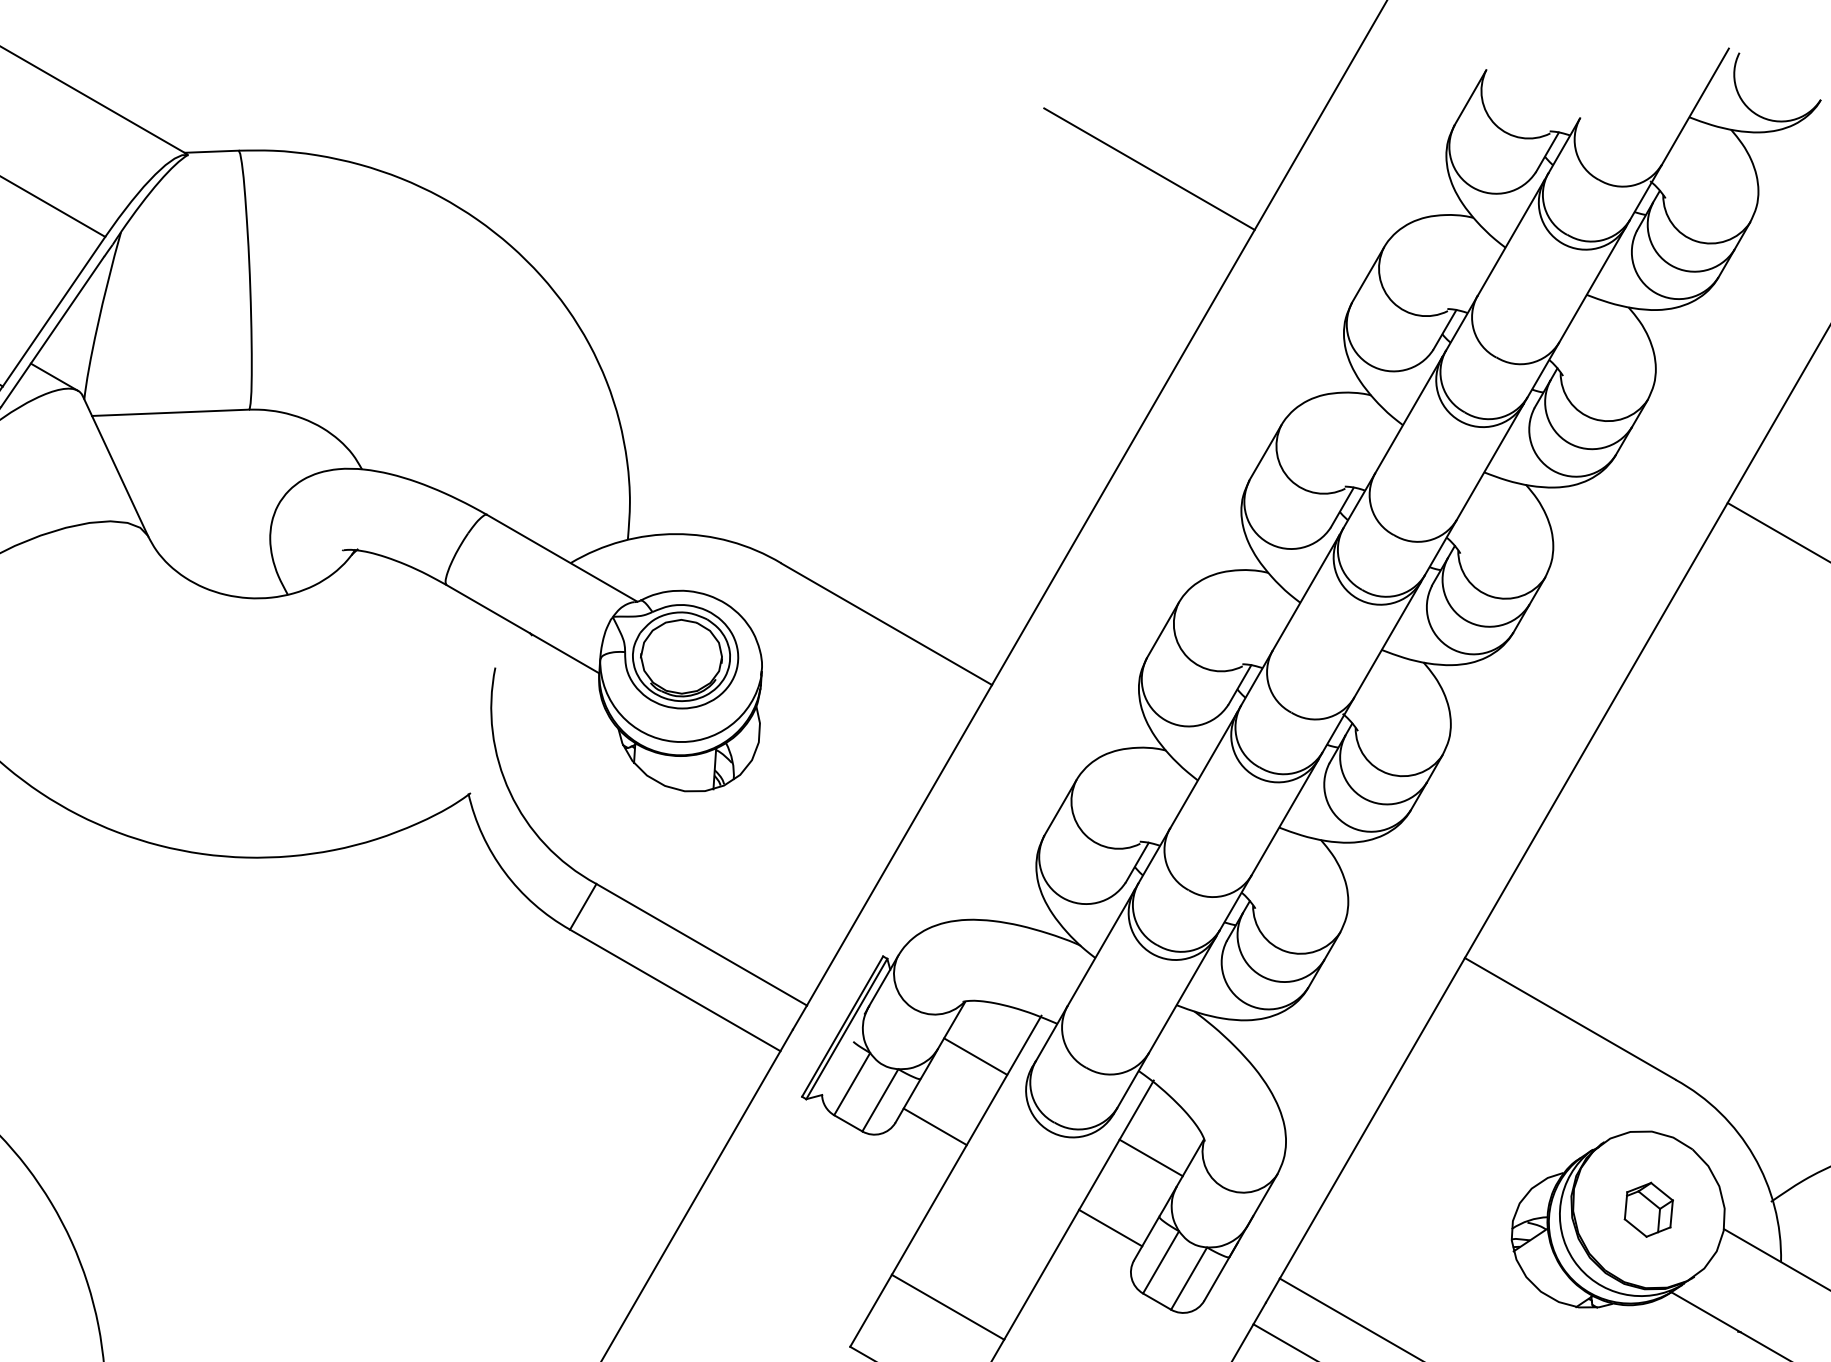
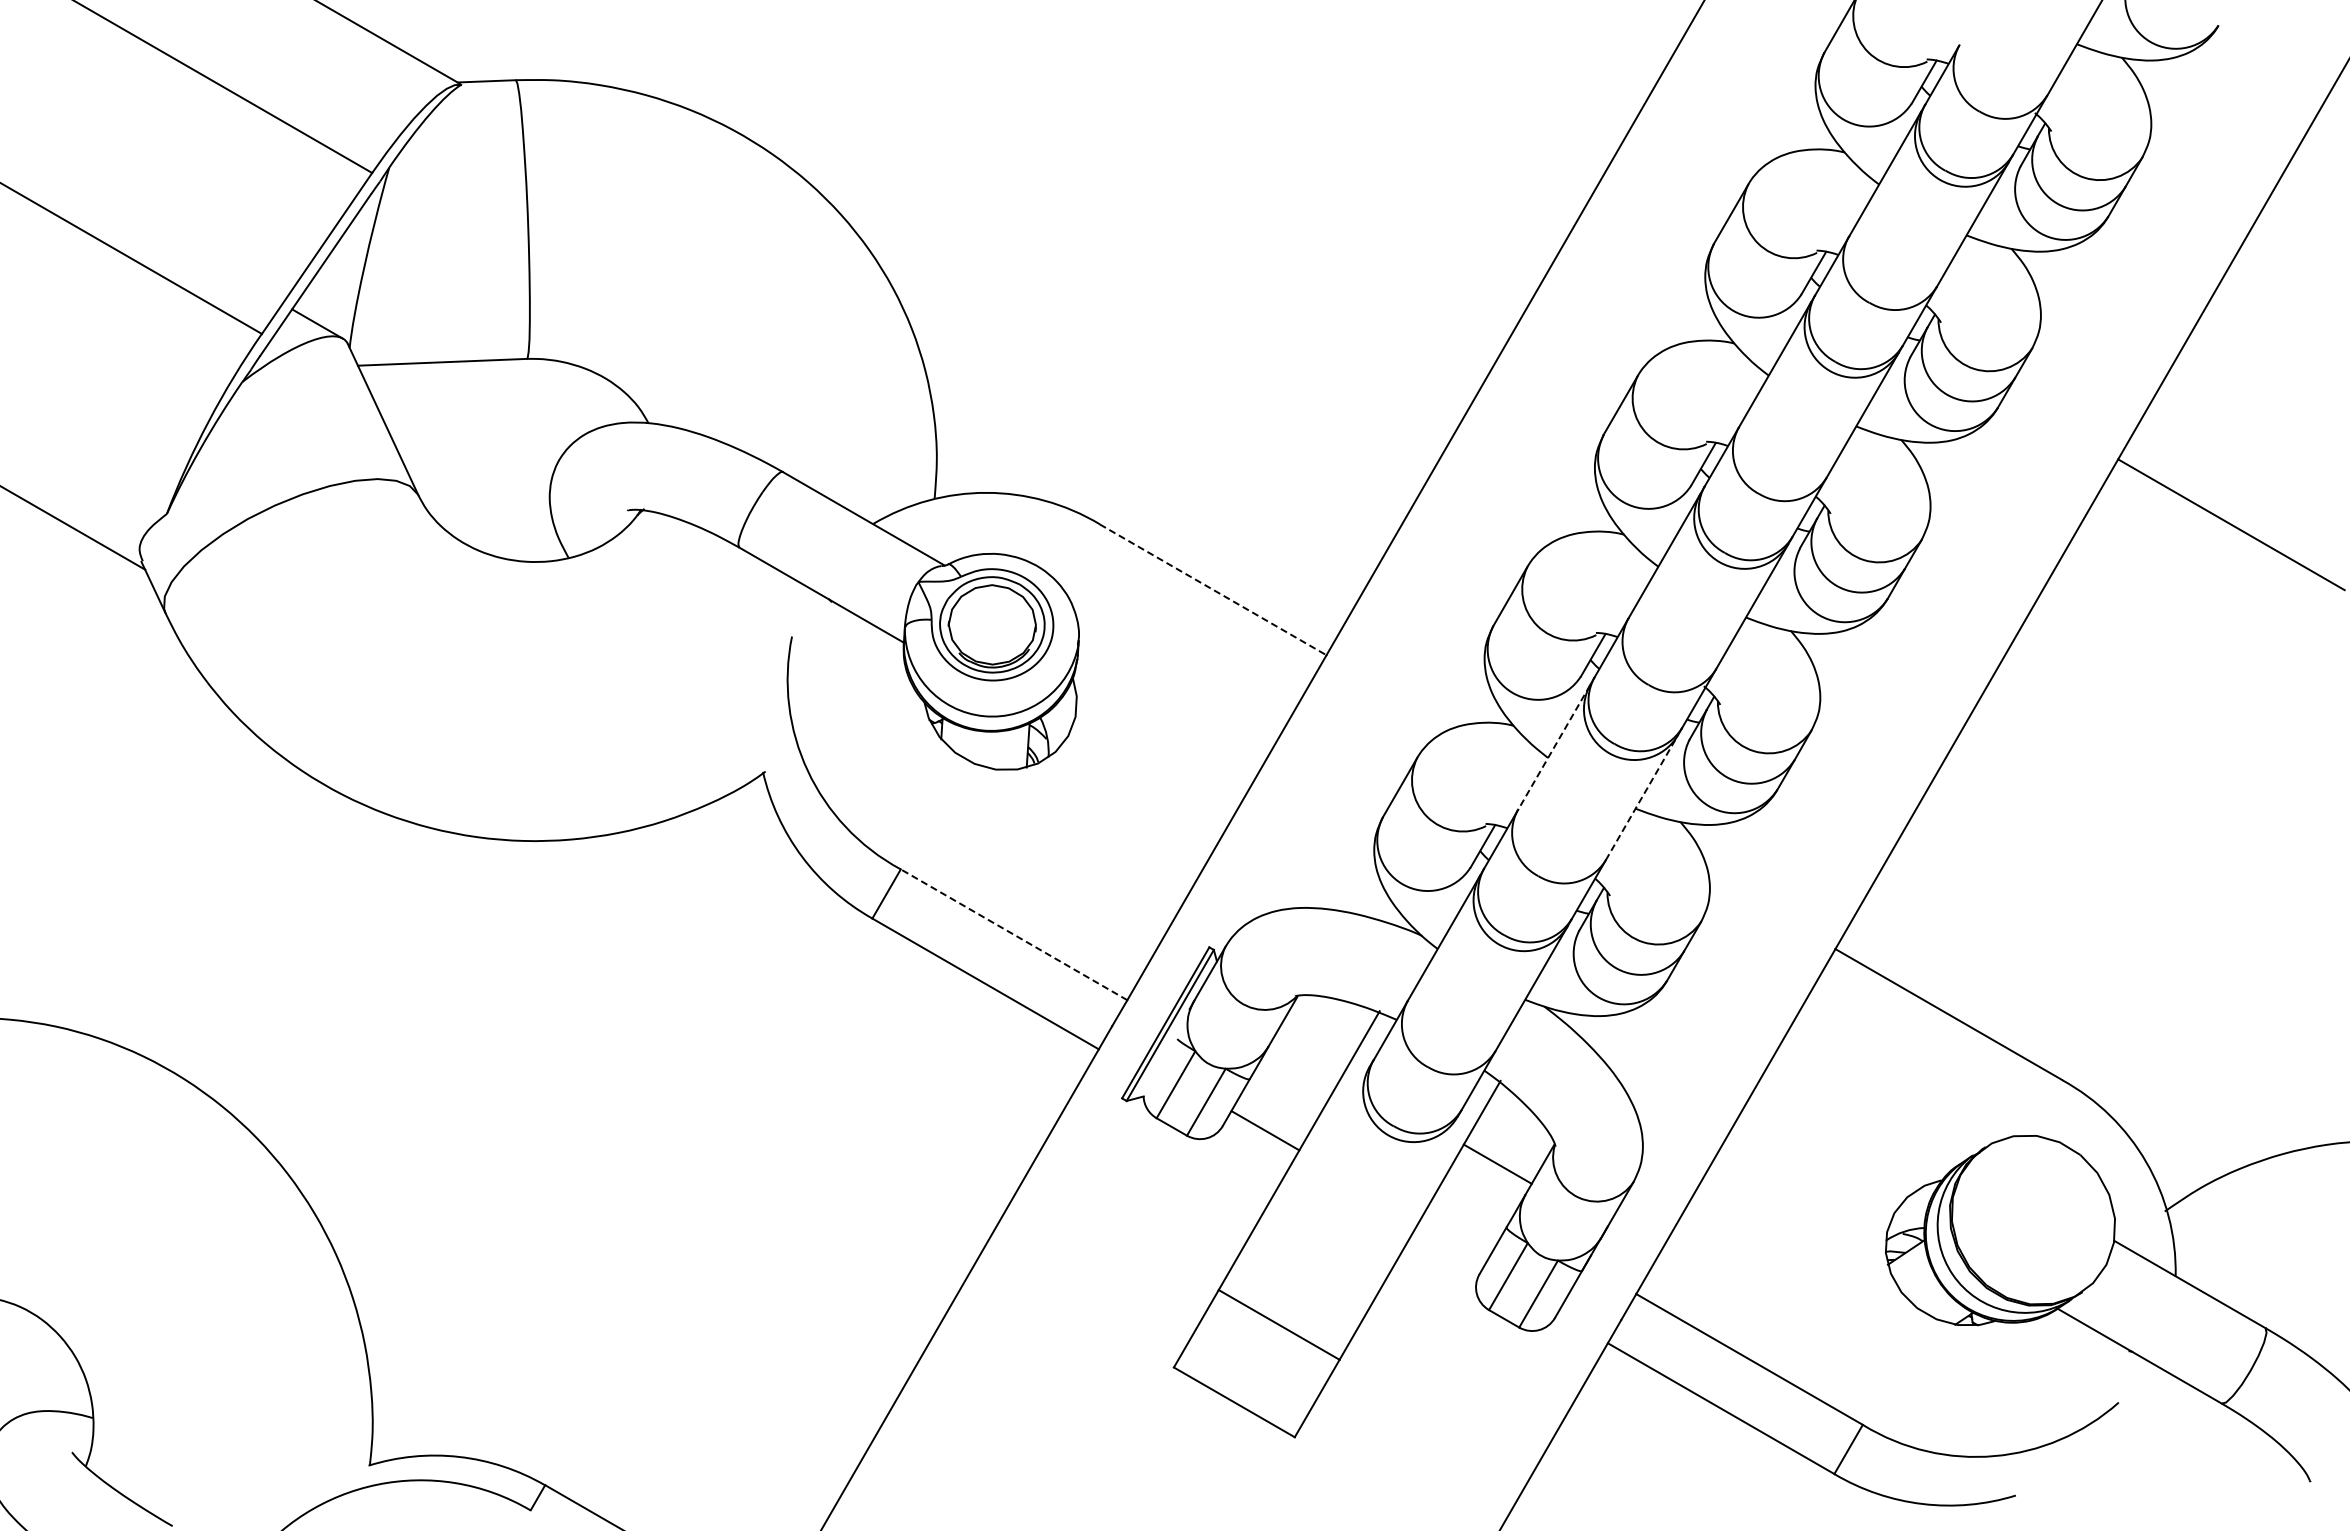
line: (1149, 168) -> (1495, 99), removed
line: (887, 623) -> (1213, 589), solid -> dashed
line: (1203, 770) -> (1554, 747), solid -> dashed
line: (1284, 818) -> (1641, 798), solid -> dashed
line: (702, 944) -> (1014, 934), solid -> dashed
line: (975, 1055) -> (1308, 1054), removed
part: (1648, 1210) -> (2033, 1220), removed
line: (1110, 1227) -> (1454, 1239), removed

